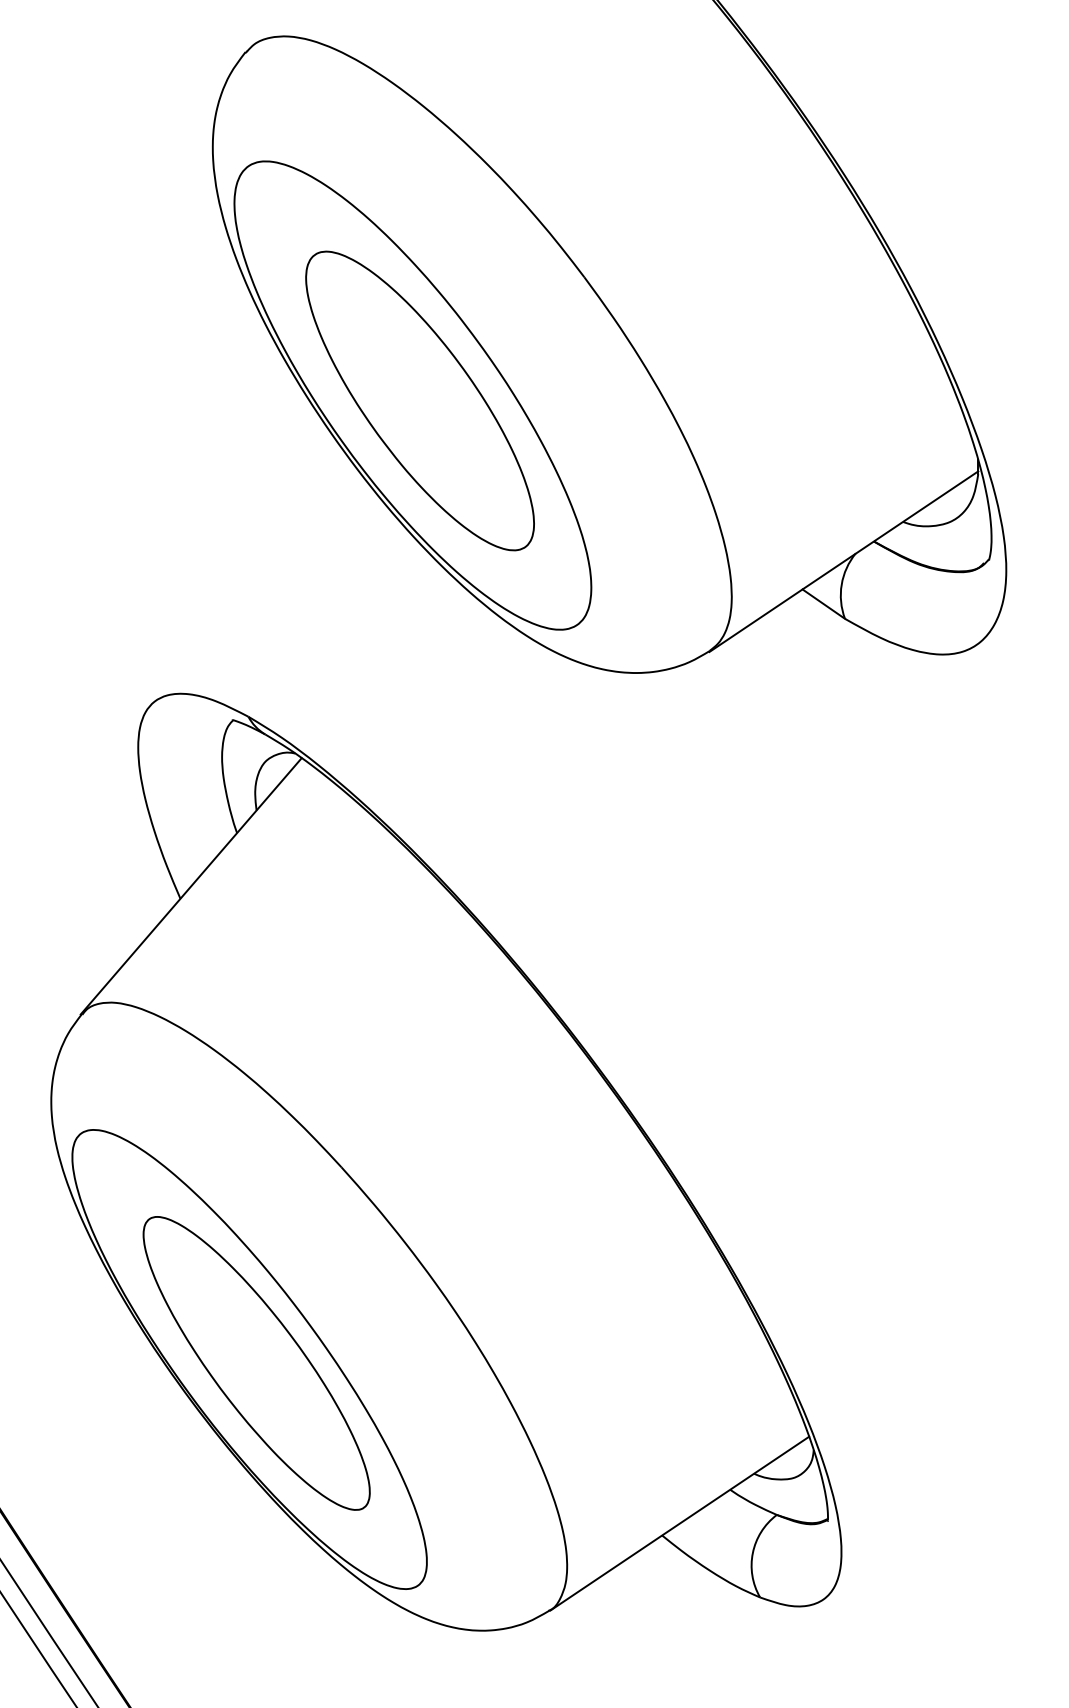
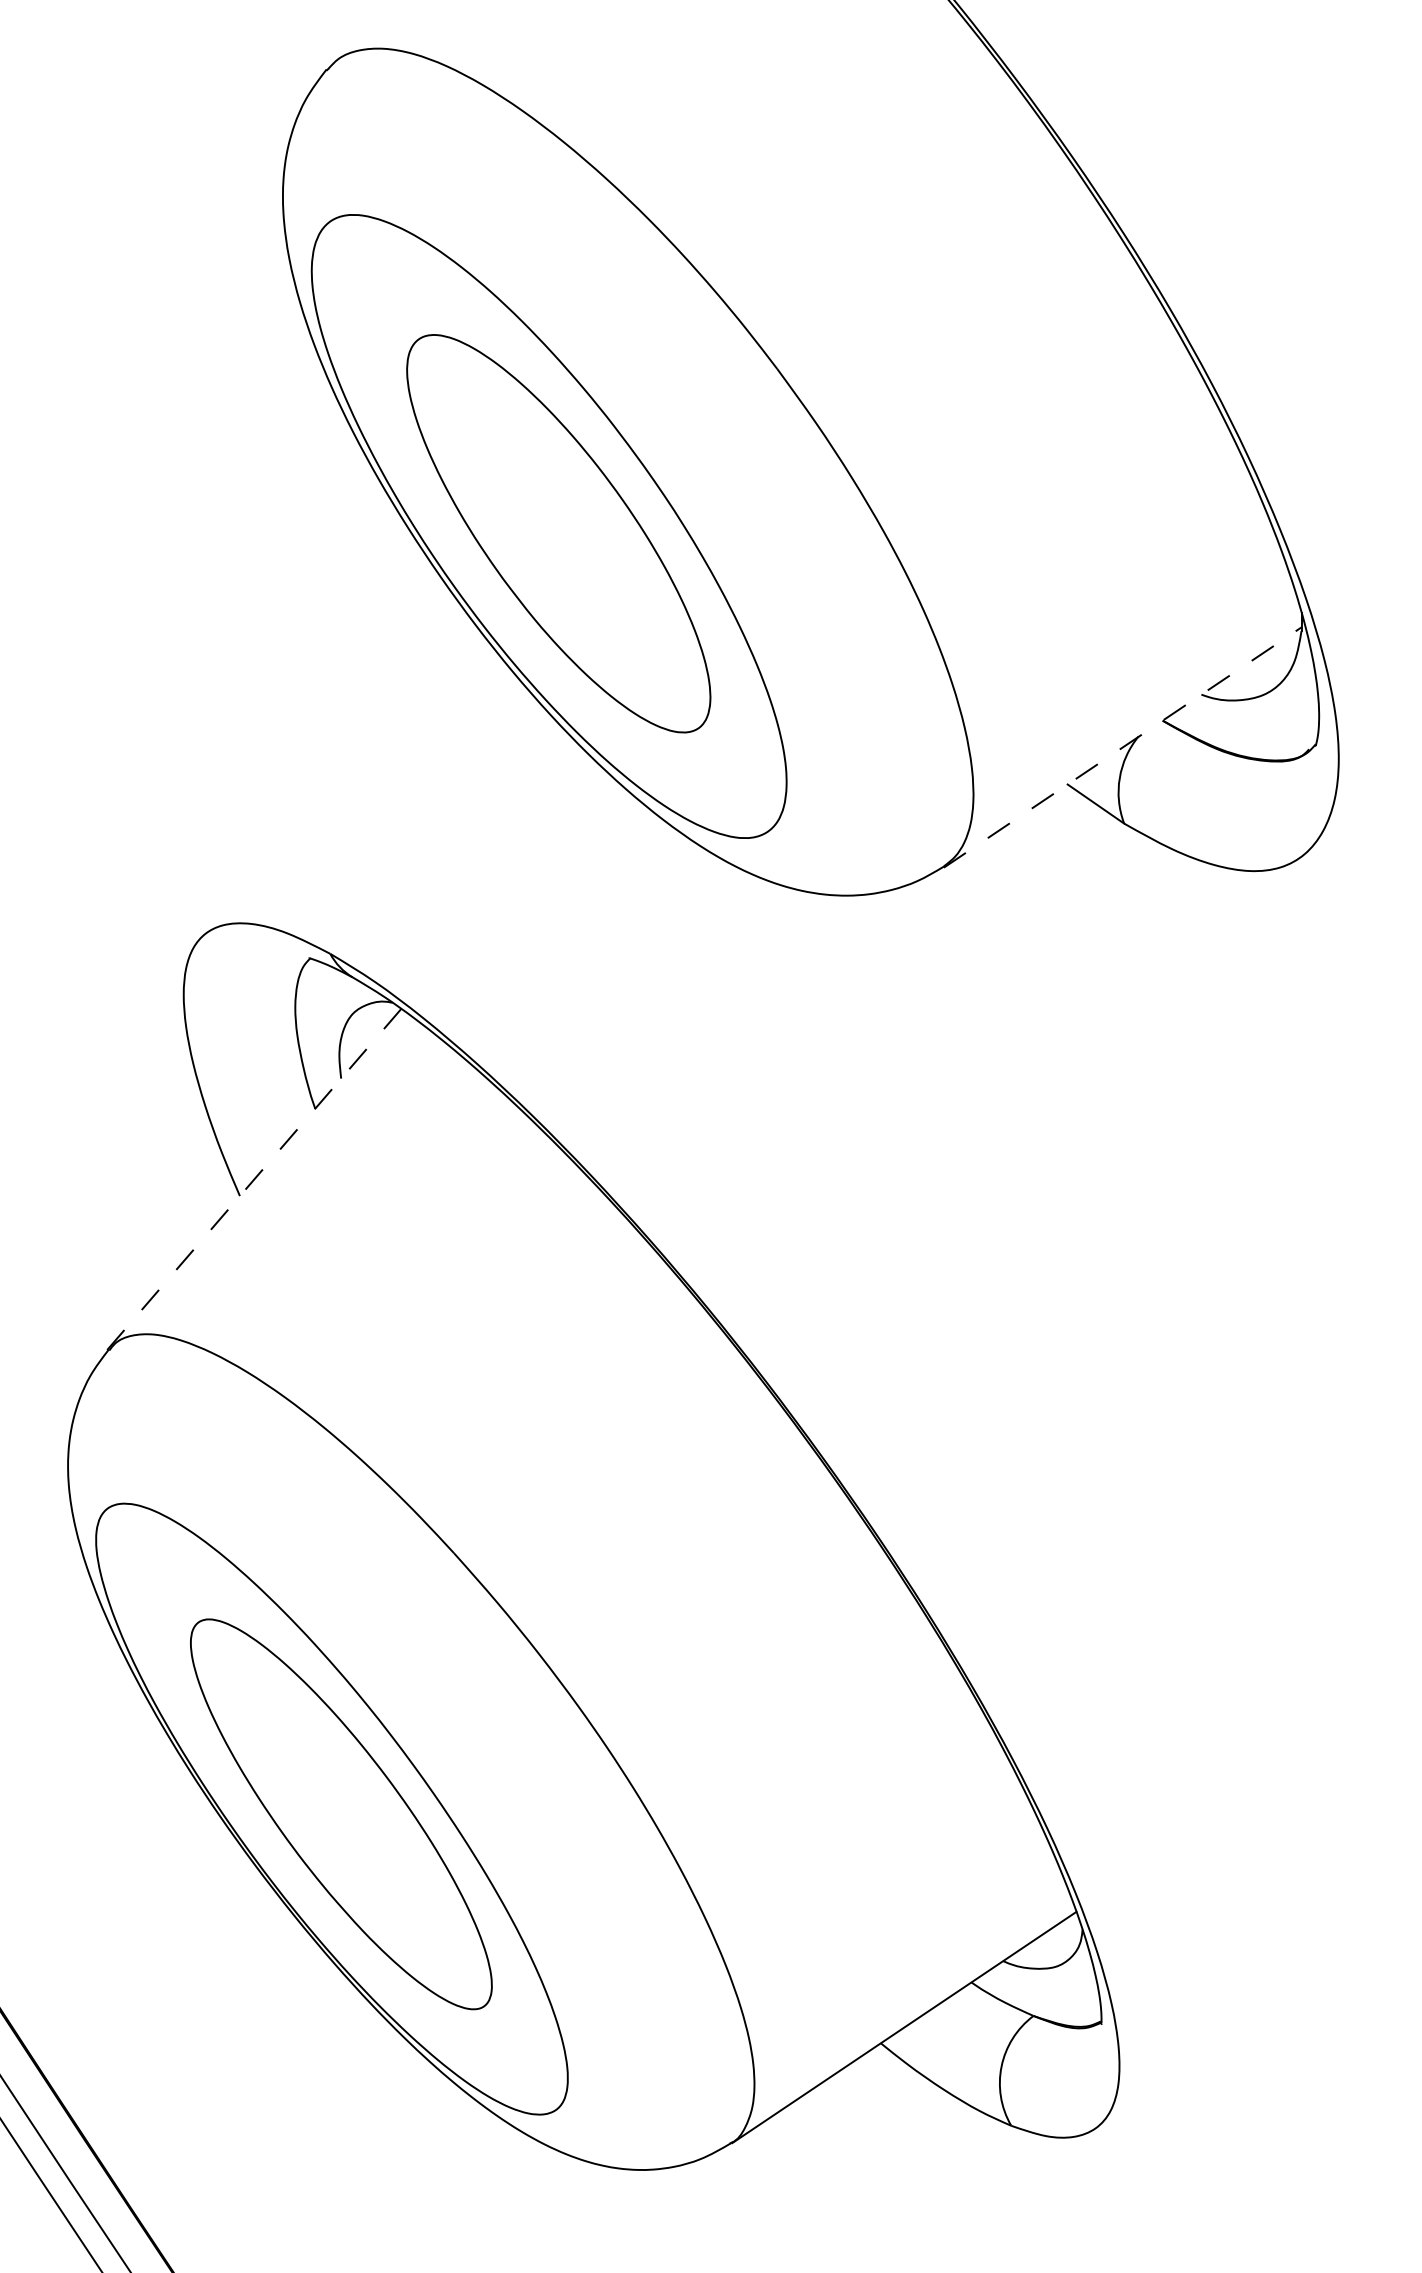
line: (843, 561) -> (1122, 747), solid -> dashed
line: (190, 886) -> (253, 1179), solid -> dashed

